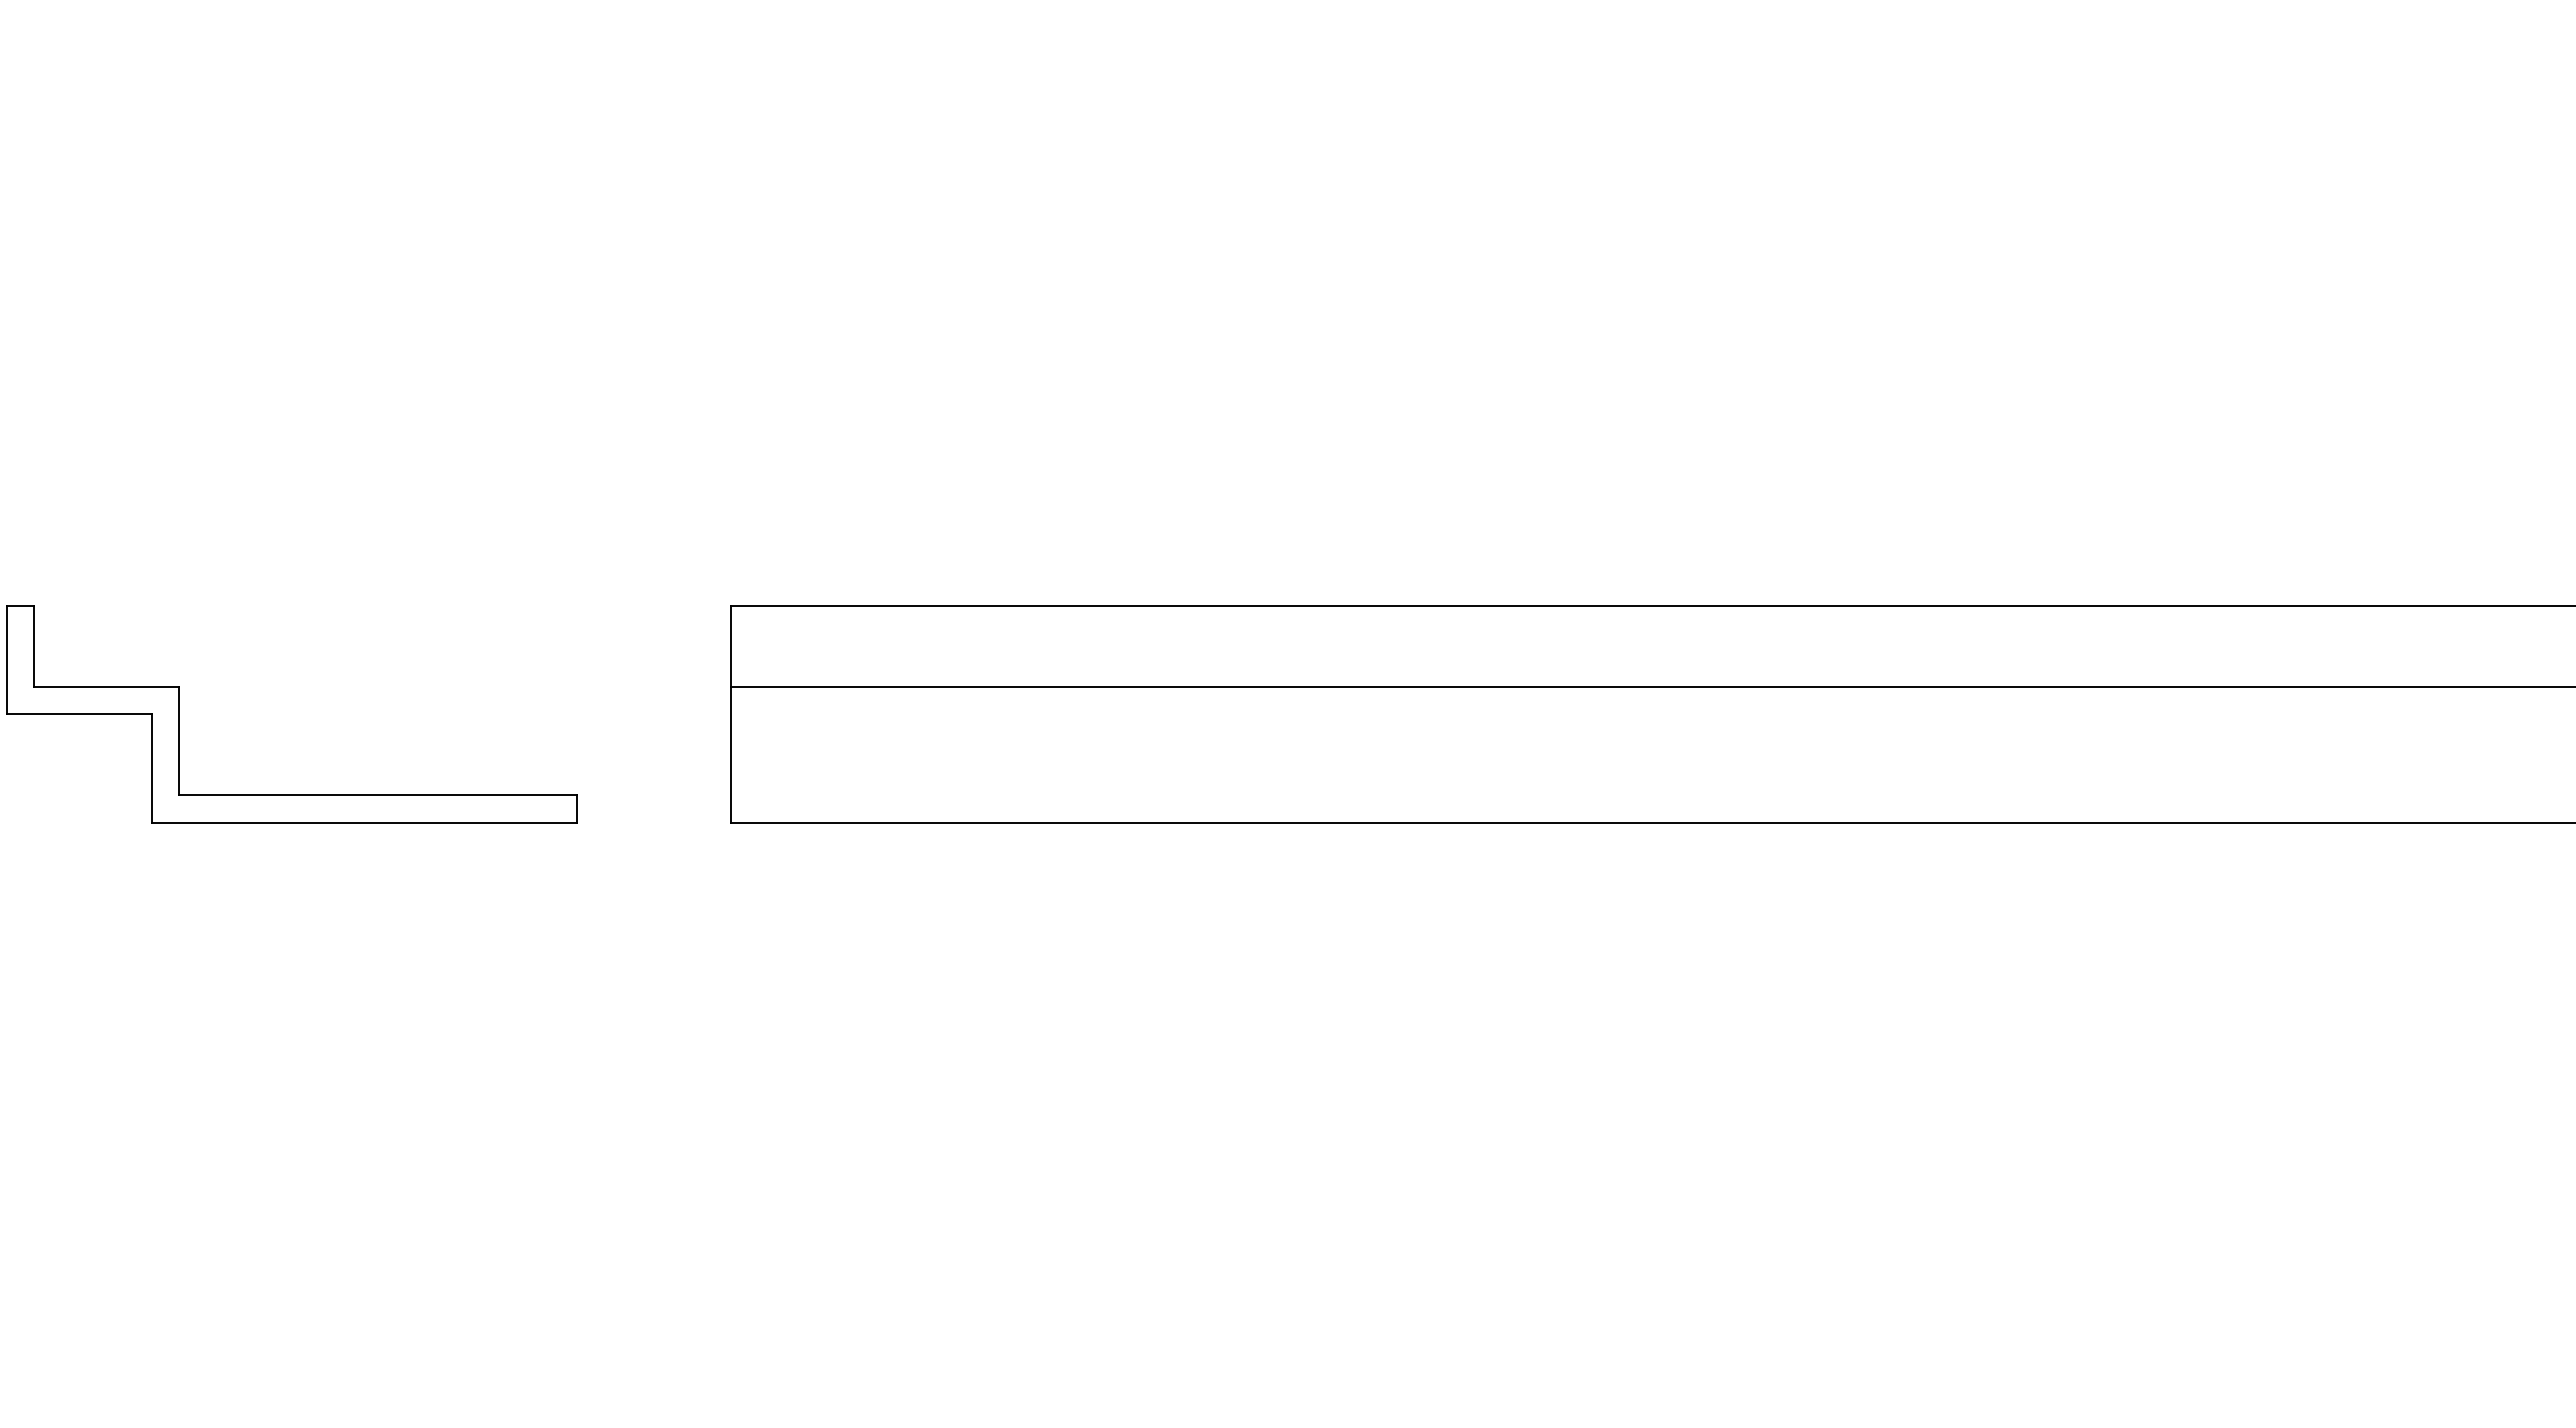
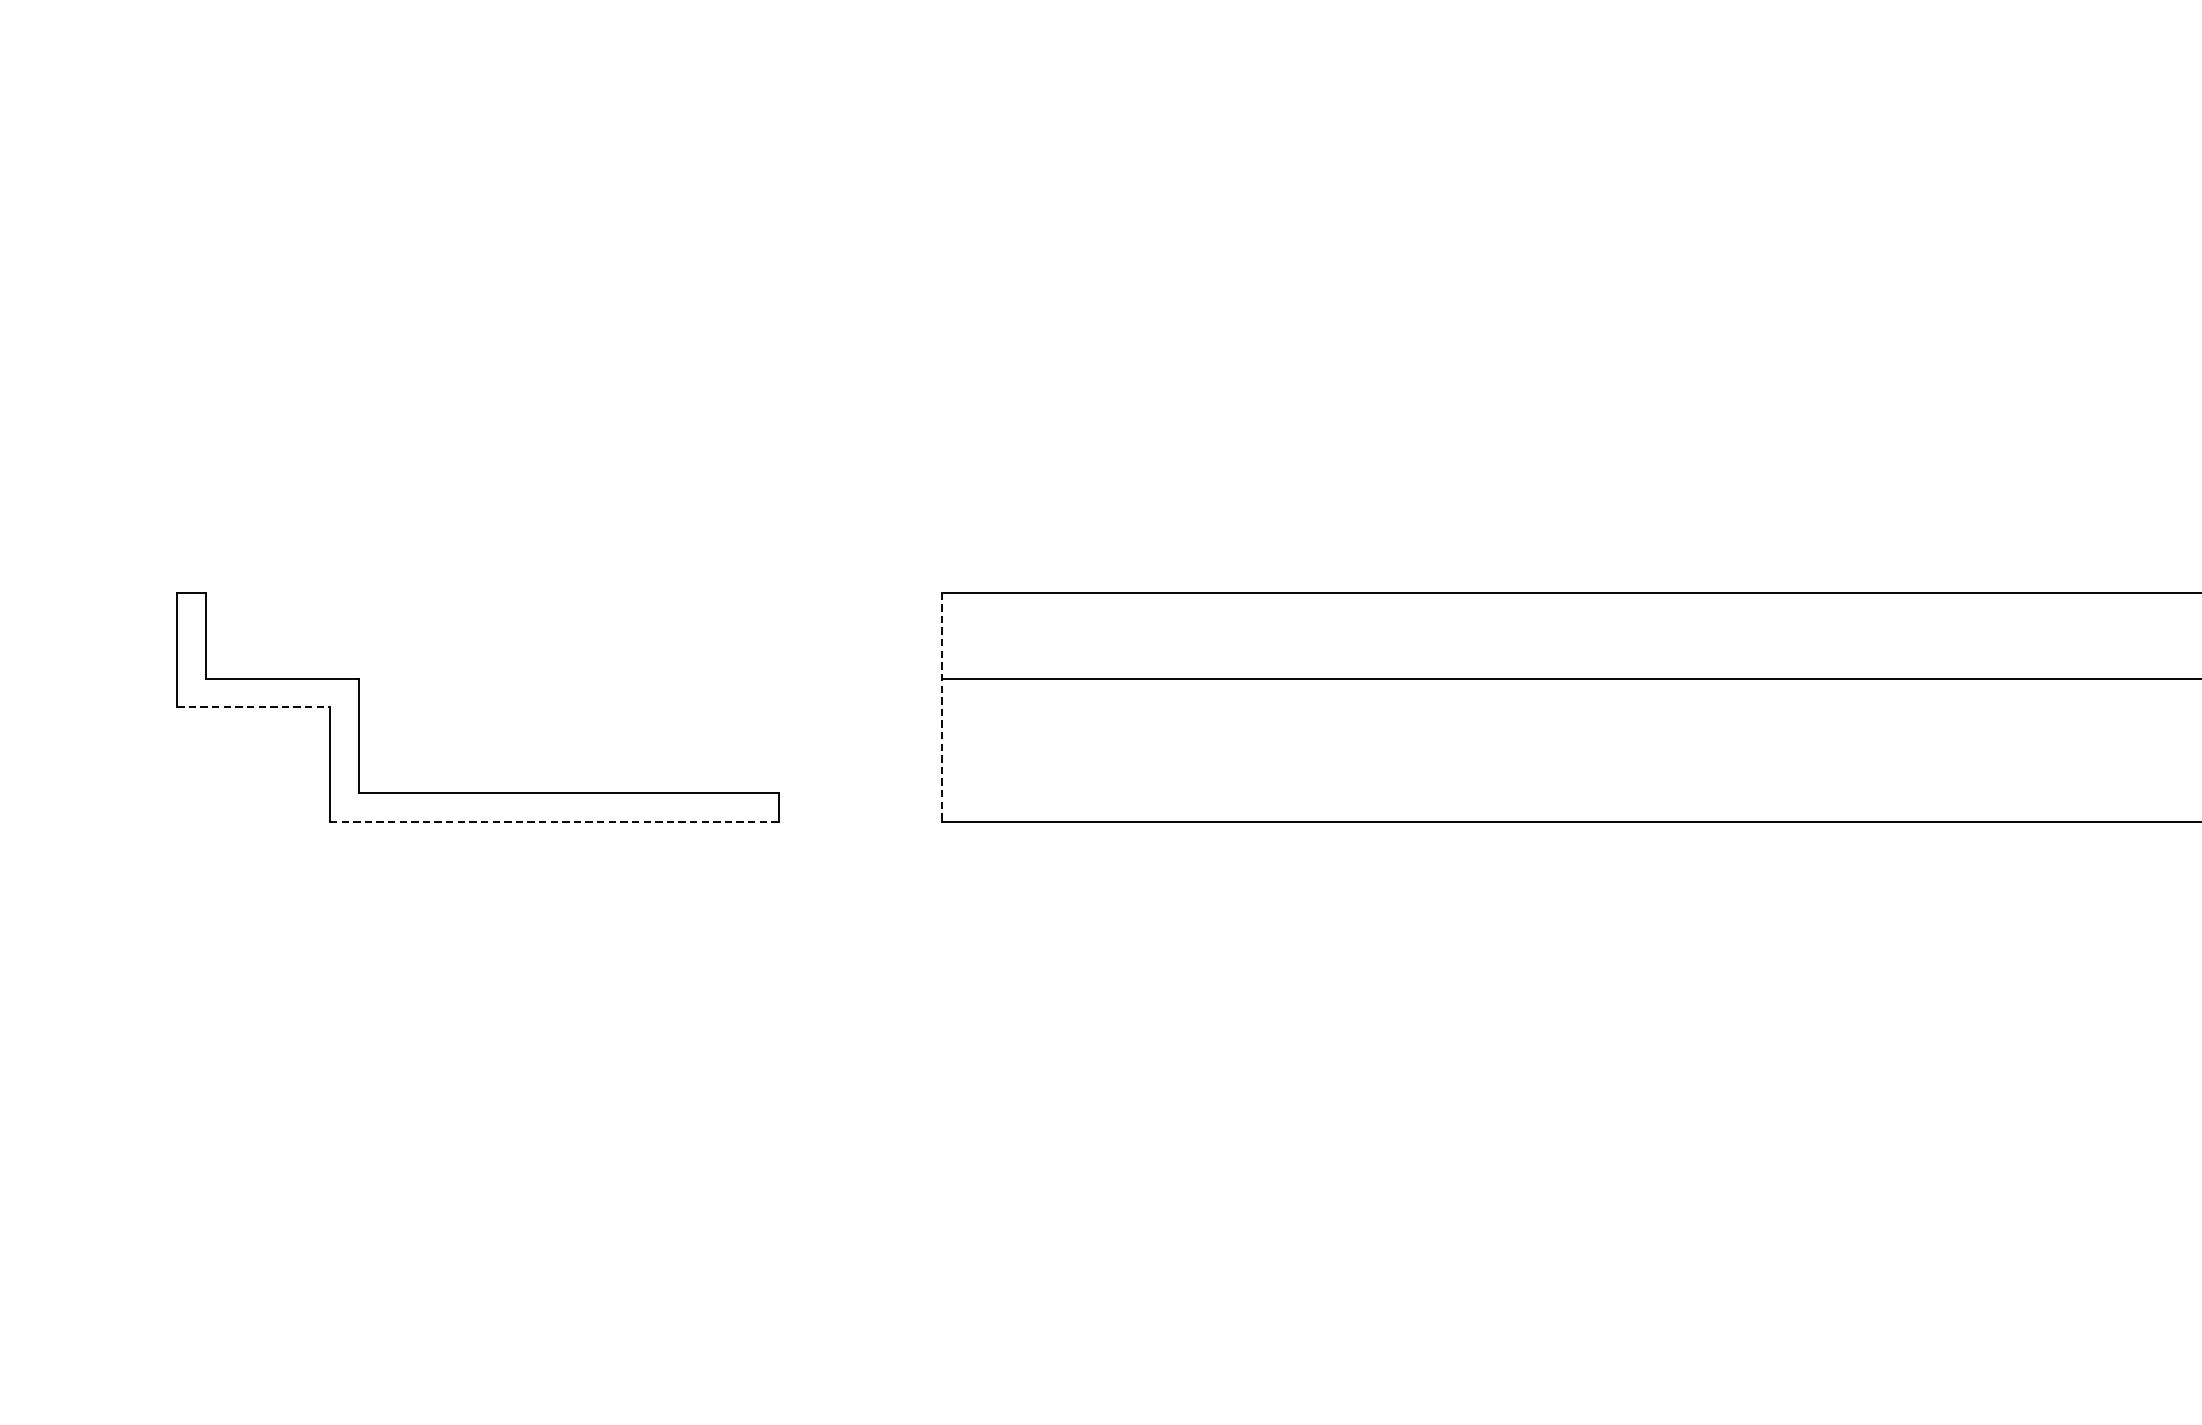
line: (79, 714) -> (253, 707), solid -> dashed
line: (731, 714) -> (941, 707), solid -> dashed
line: (364, 822) -> (554, 821), solid -> dashed

